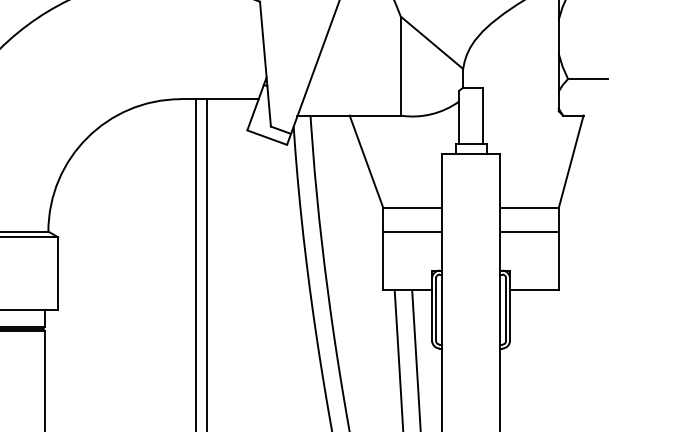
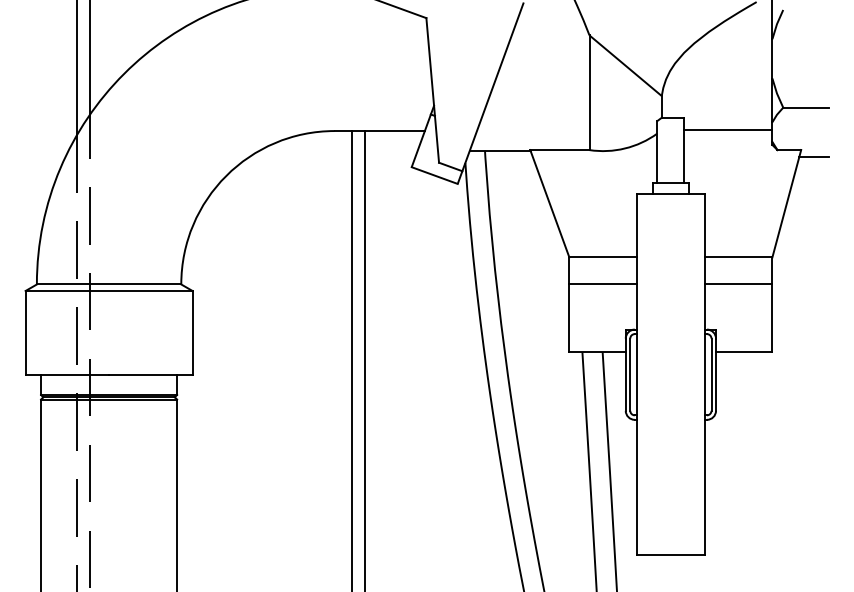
line: (520, 98) -> (728, 130), added
line: (595, 121) -> (814, 156), added

